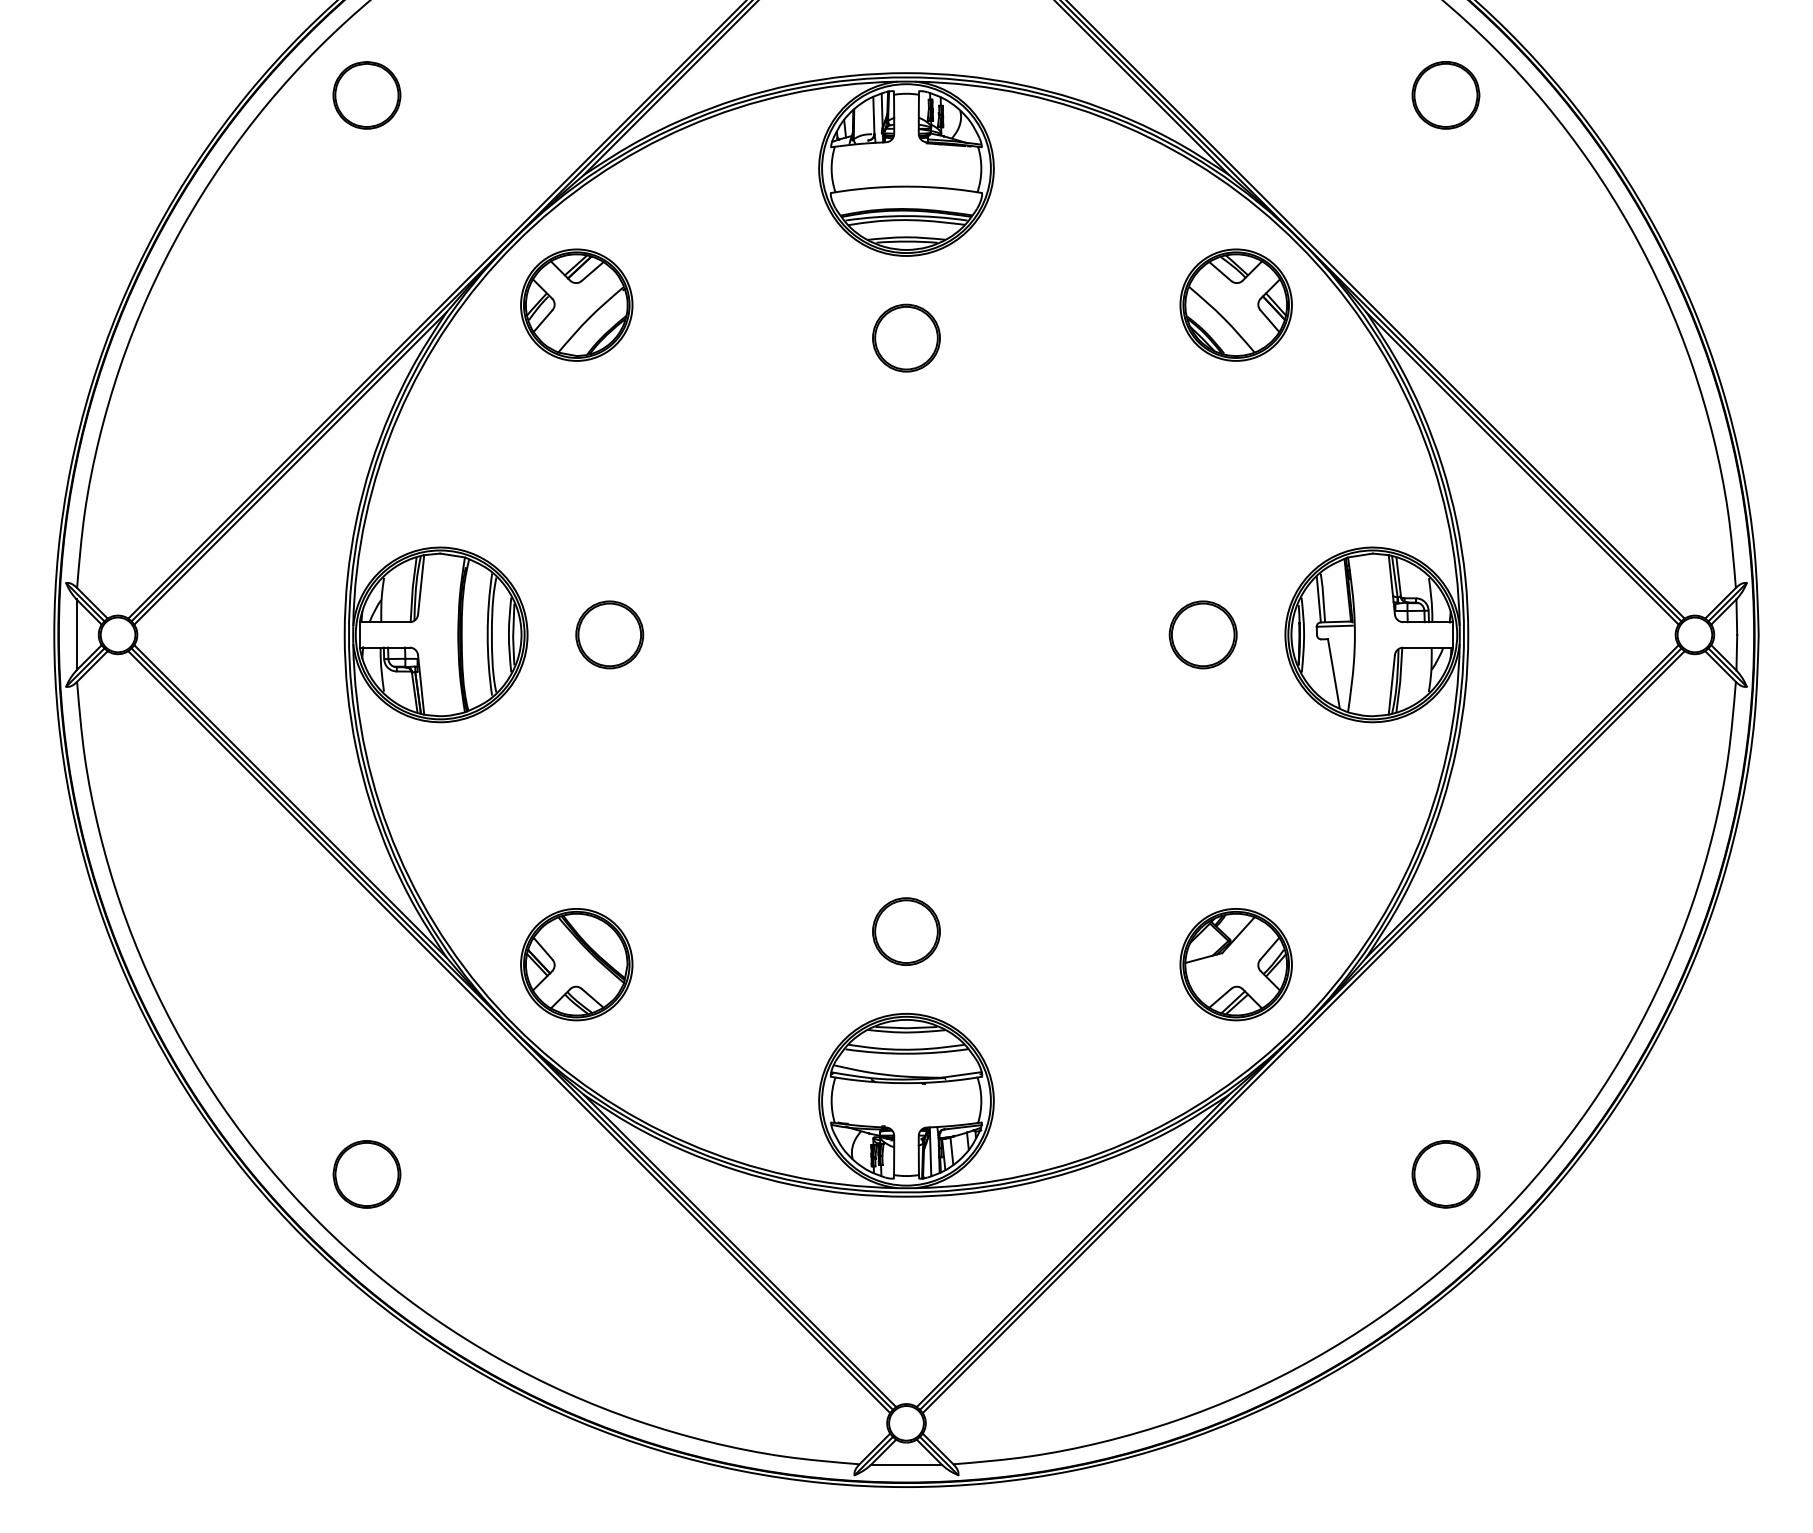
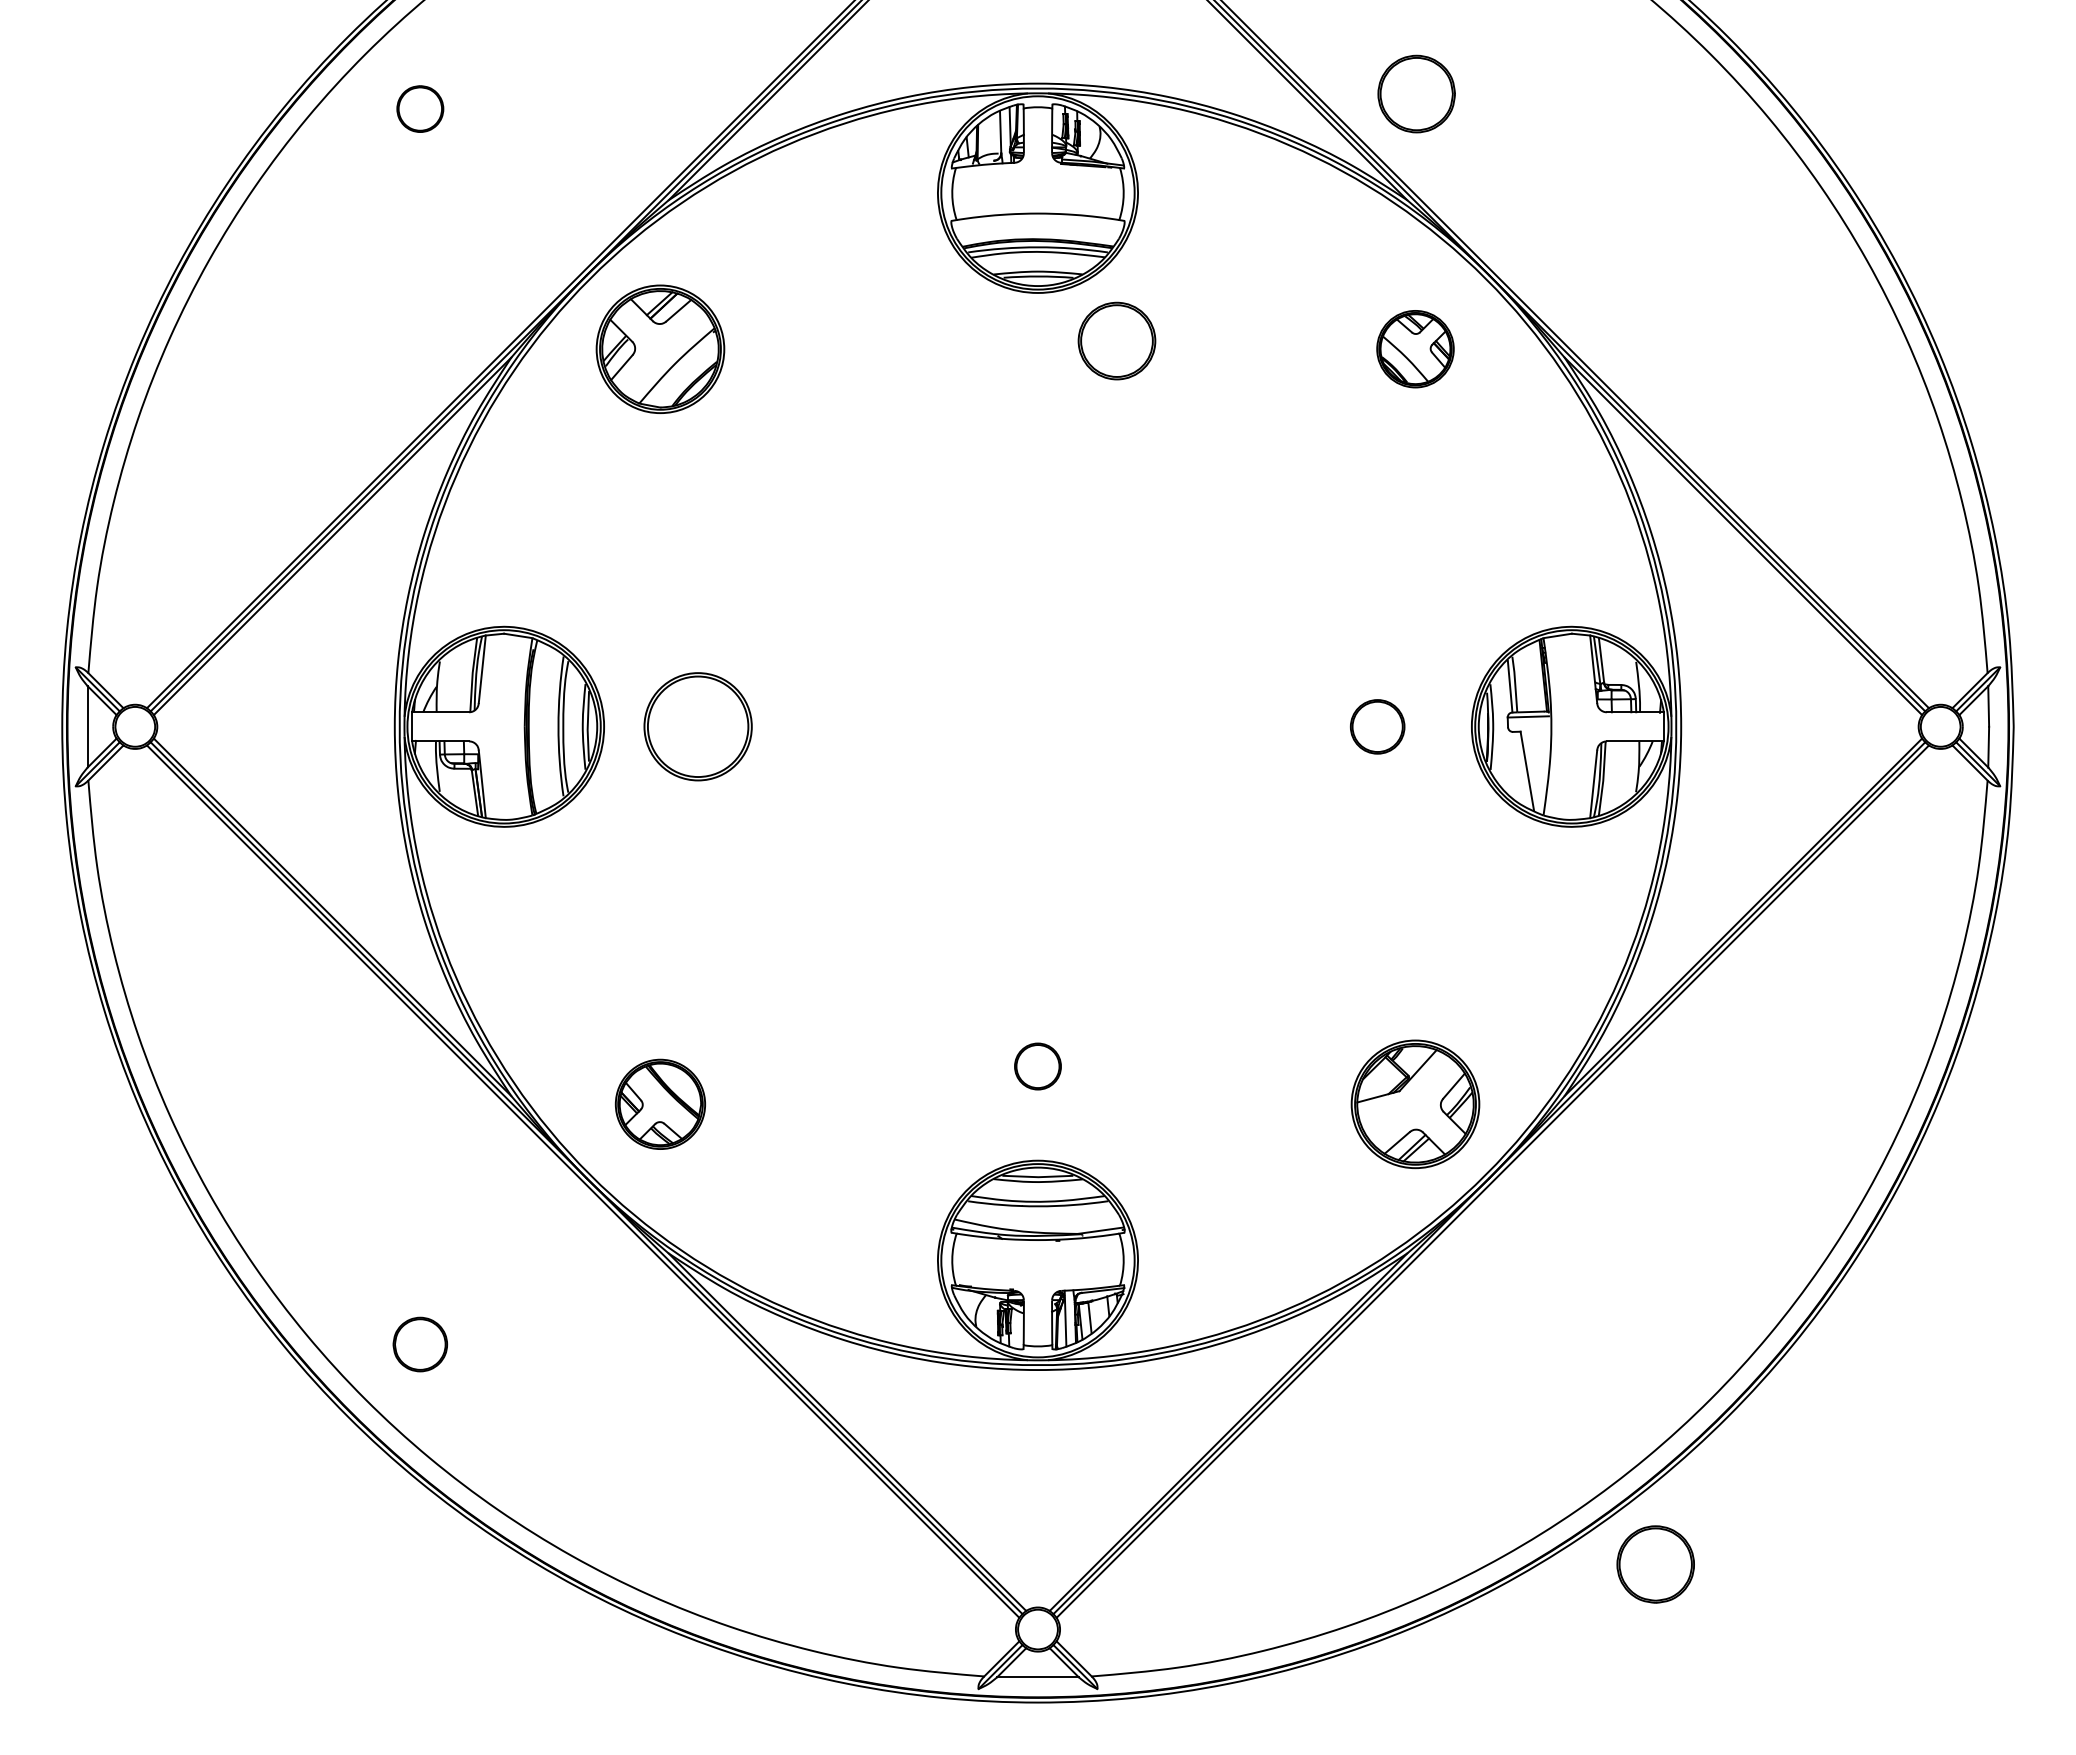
part: (367, 94) -> (420, 108), size x0.6
part: (1445, 94) -> (1416, 93), moved
part: (1236, 304) -> (1415, 348), size x0.6
part: (906, 337) -> (1116, 340), moved
part: (609, 634) -> (698, 726), size x1.4
part: (1203, 634) -> (1377, 726), size x0.7
part: (906, 931) -> (1037, 1066), size x0.6
part: (576, 964) -> (660, 1104), size x0.7
part: (367, 1174) -> (420, 1344), size x0.7
part: (1445, 1174) -> (1655, 1564), moved

